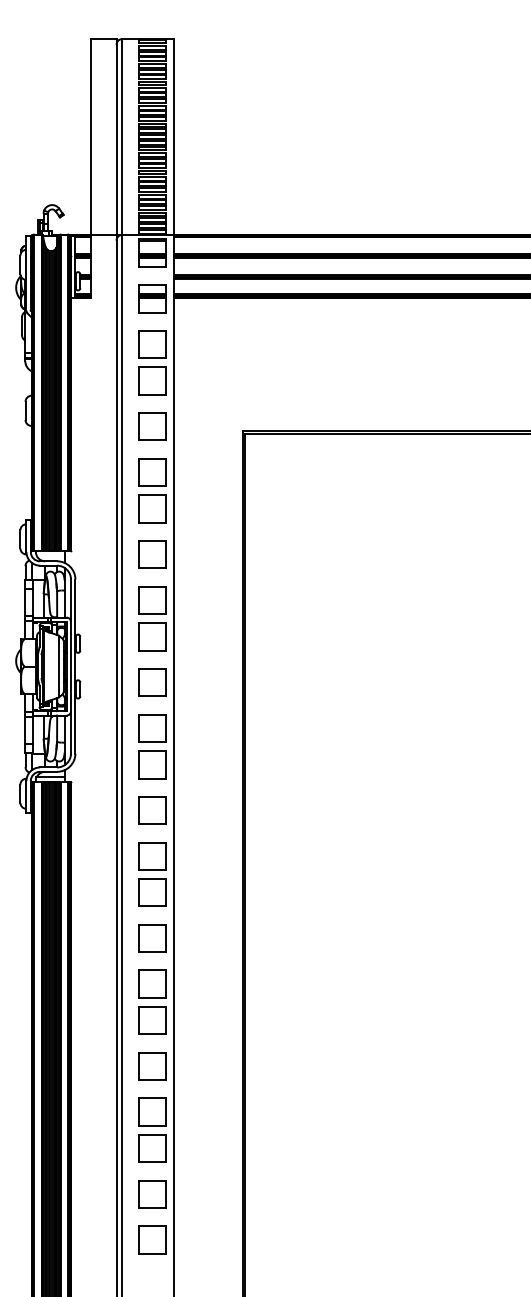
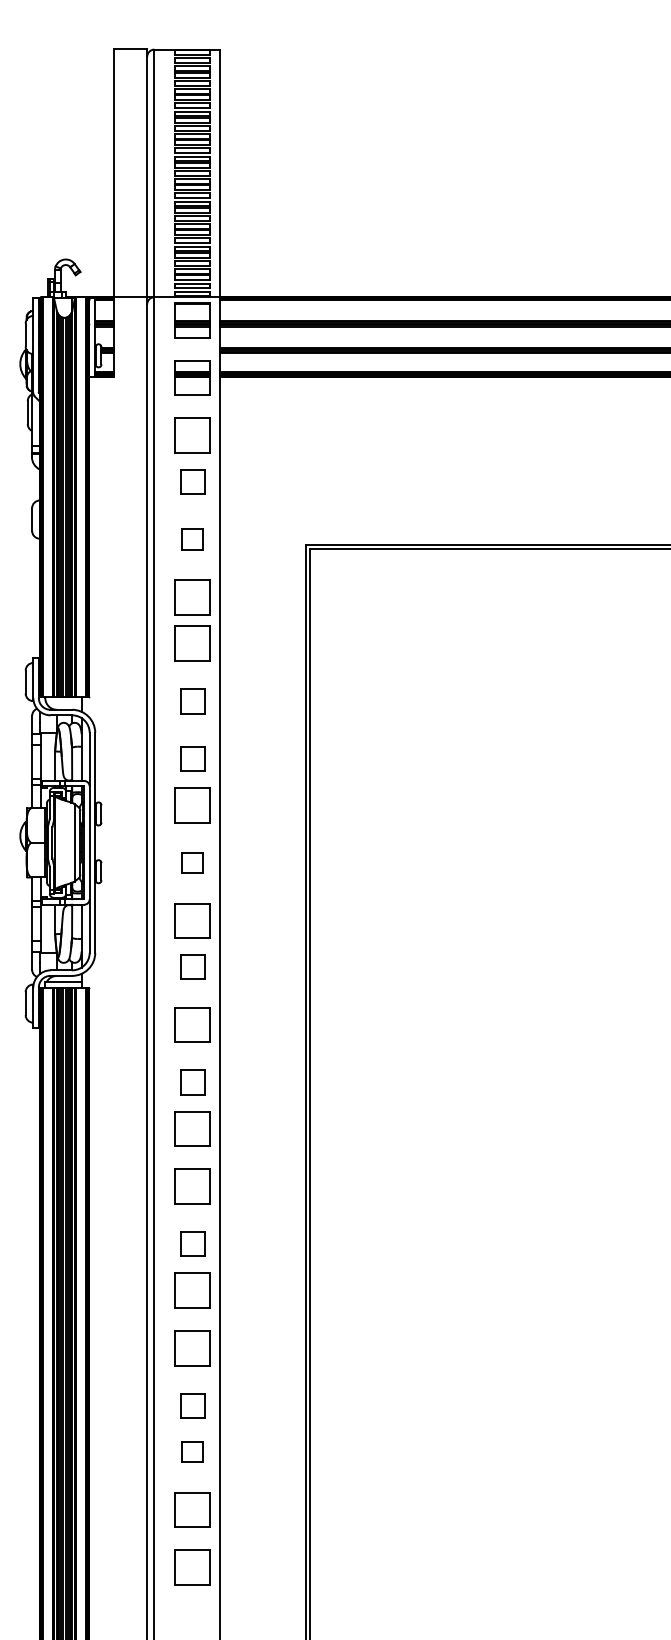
part: (152, 380) -> (192, 481), size x0.7
part: (152, 426) -> (192, 539), size x0.6
part: (152, 554) -> (192, 701), size x0.7
part: (152, 599) -> (192, 758), size x0.7
part: (152, 682) -> (192, 862), size x0.6
part: (152, 764) -> (192, 966), size x0.7
part: (152, 856) -> (192, 1082), size x0.7
part: (152, 984) -> (192, 1244), size x0.7
part: (152, 1111) -> (192, 1405), size x0.7
part: (152, 1148) -> (192, 1451), size x0.6

